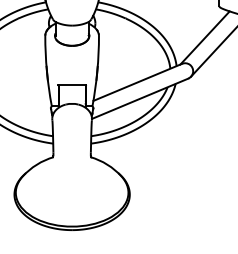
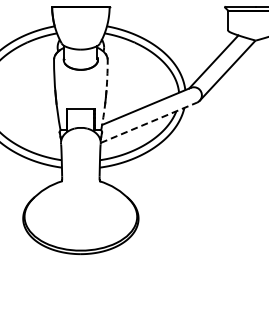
arc: (97, 71) -> (106, 95), solid -> dashed
line: (140, 98) -> (149, 122), solid -> dashed

